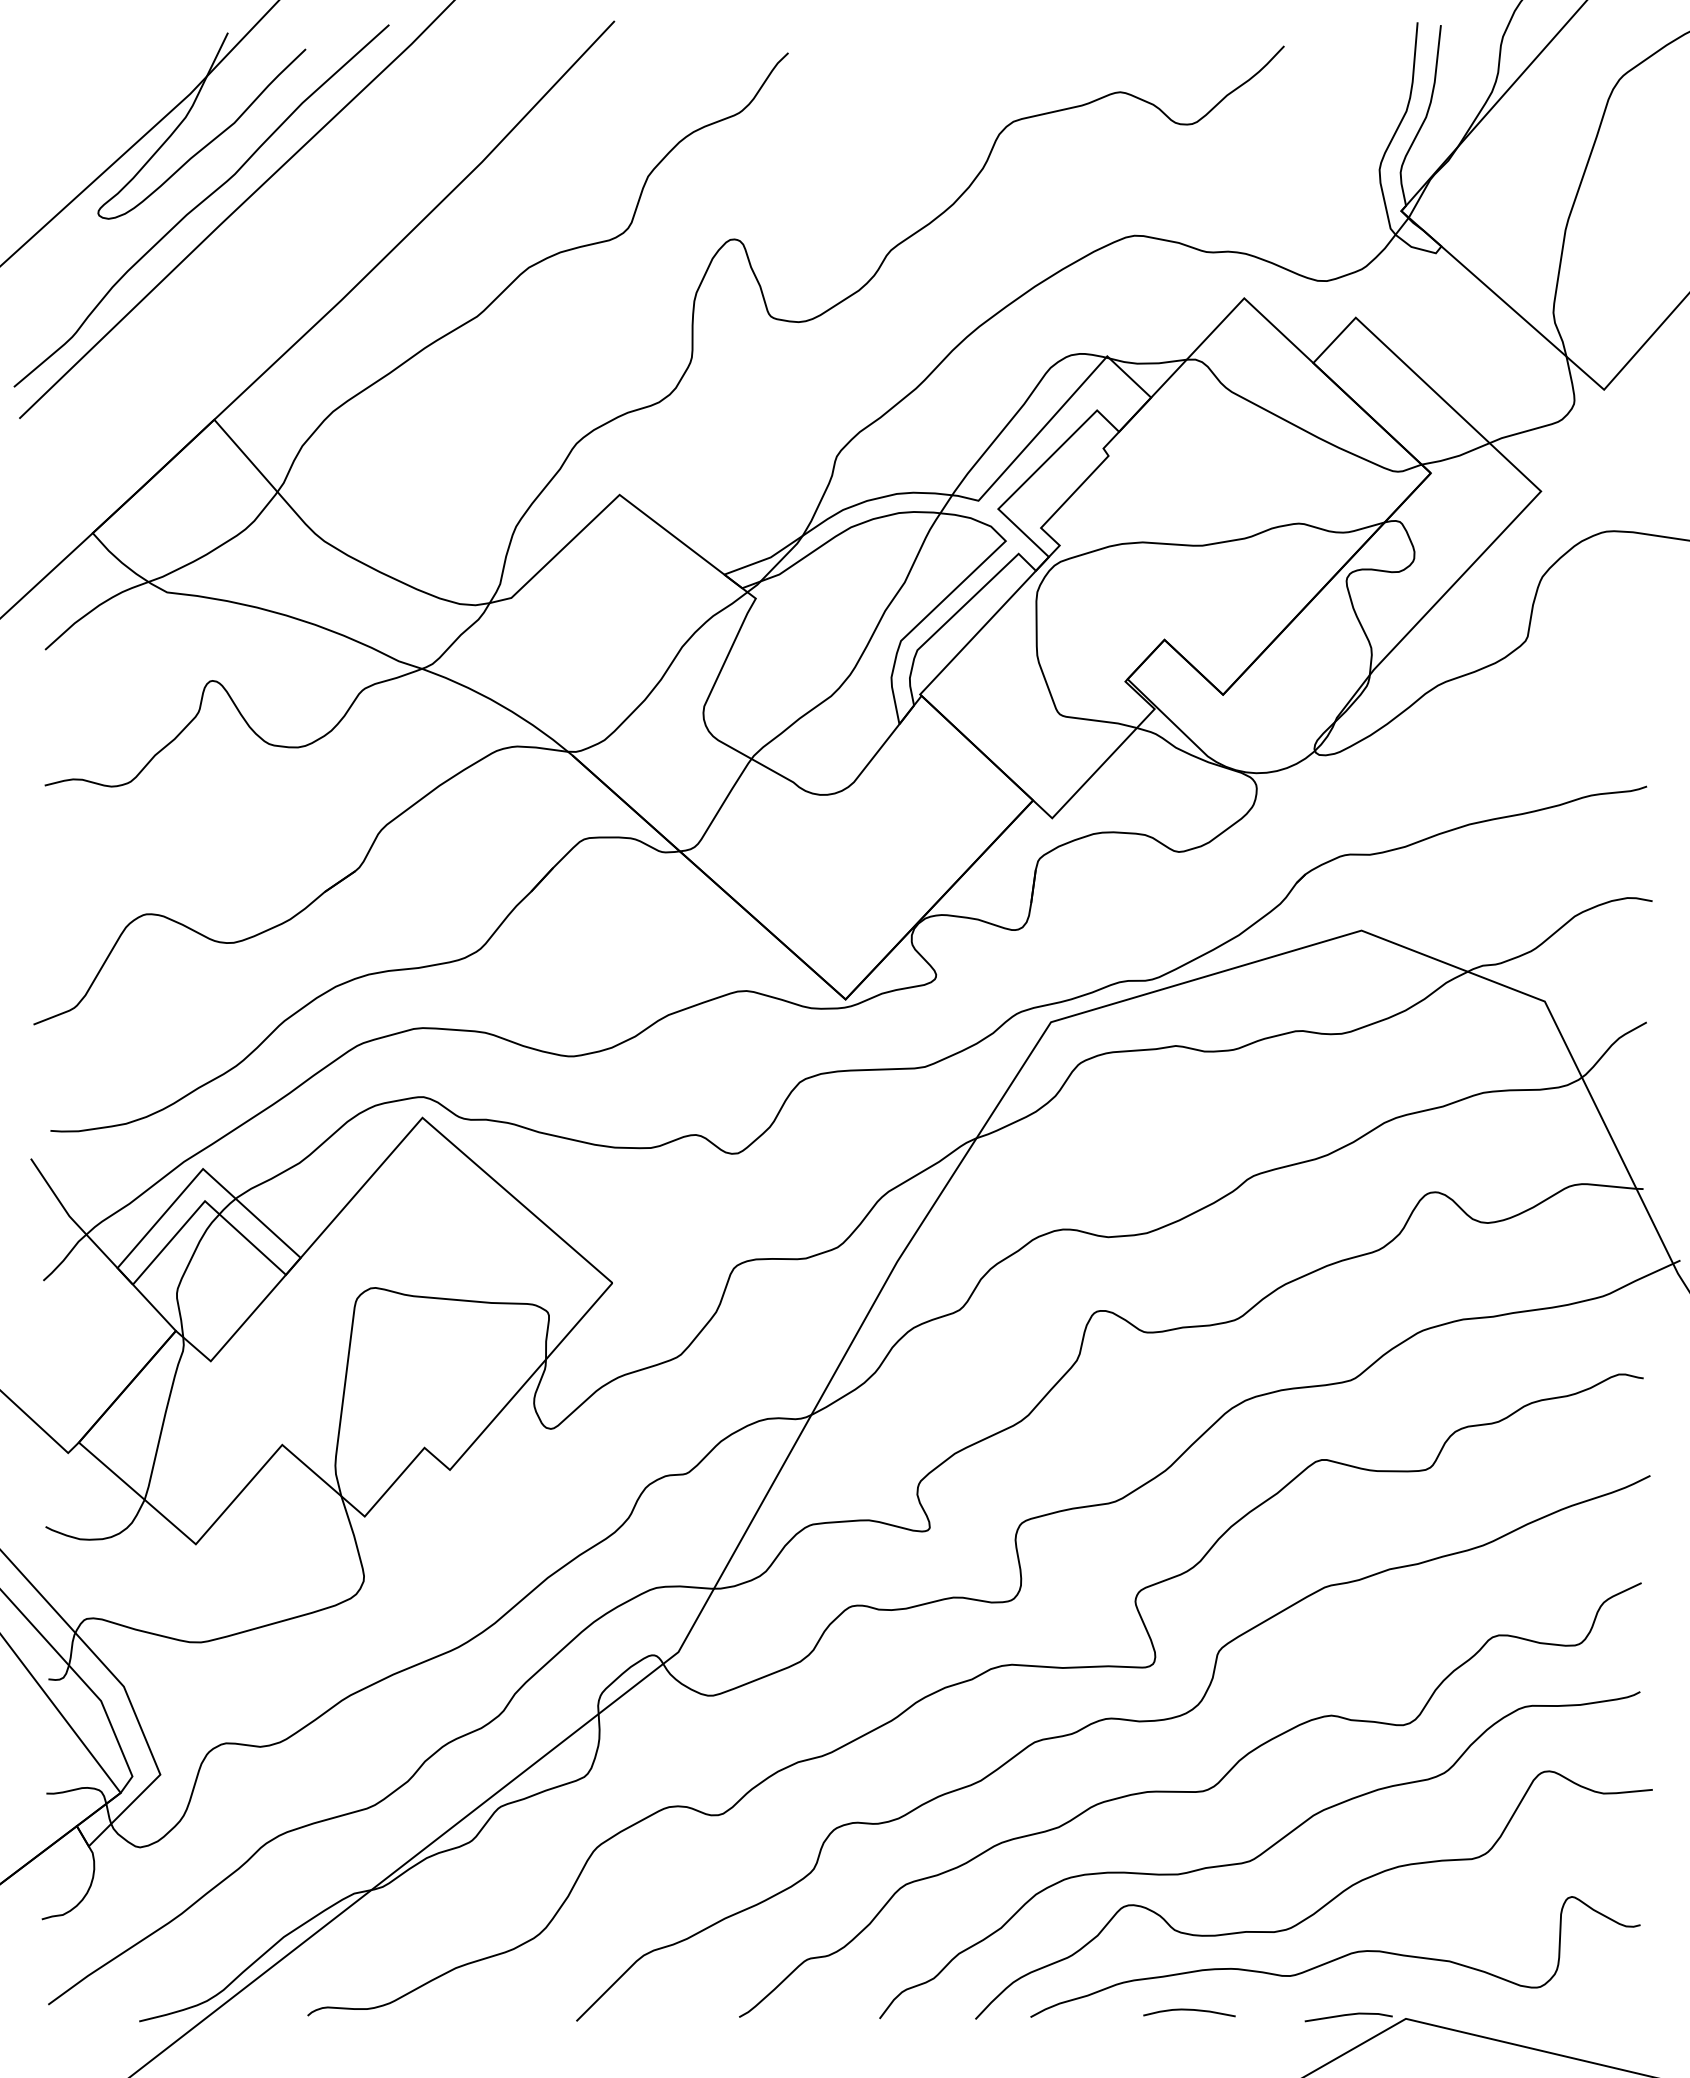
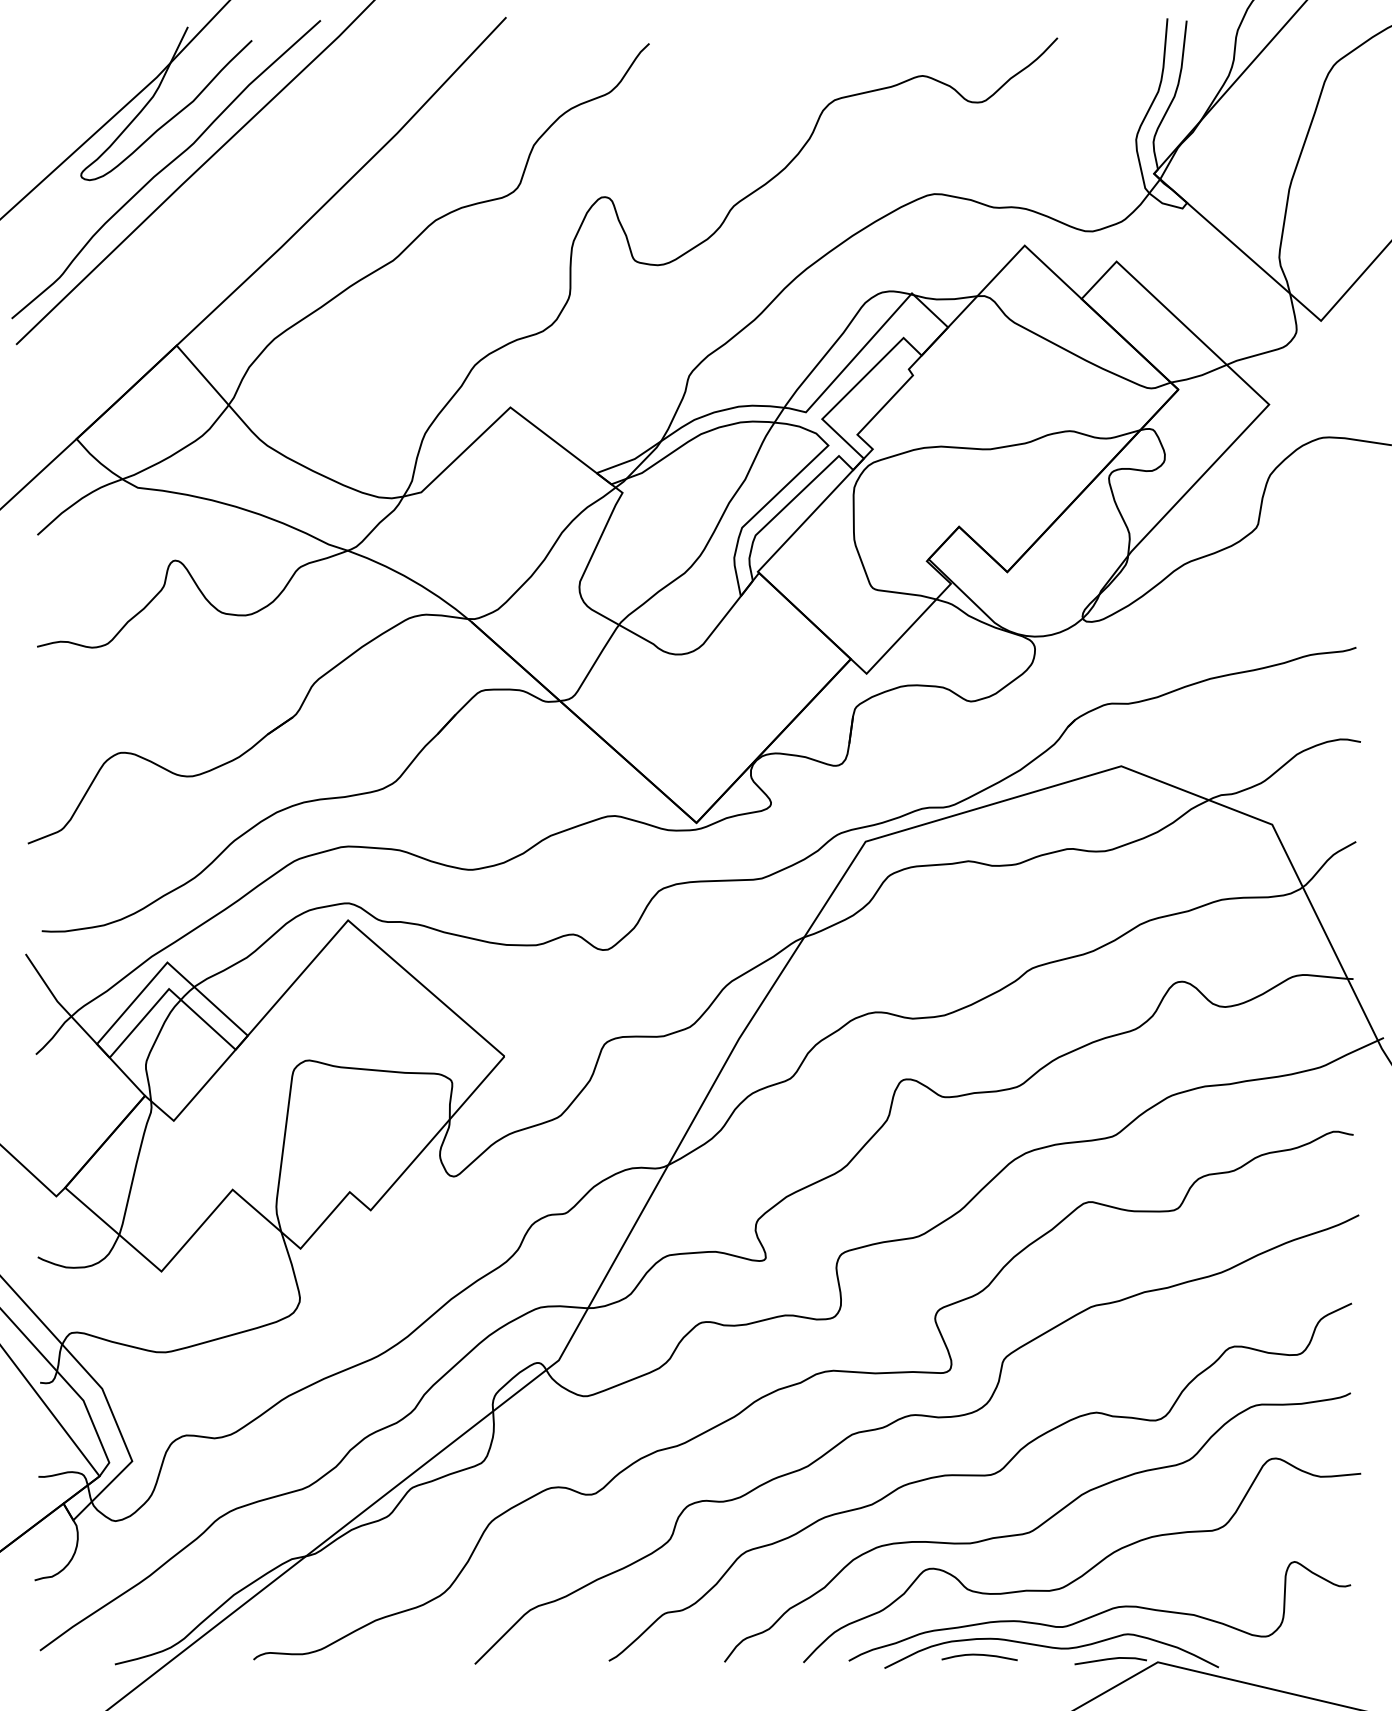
curve: (1278, 2002) -> (1052, 1648), added

